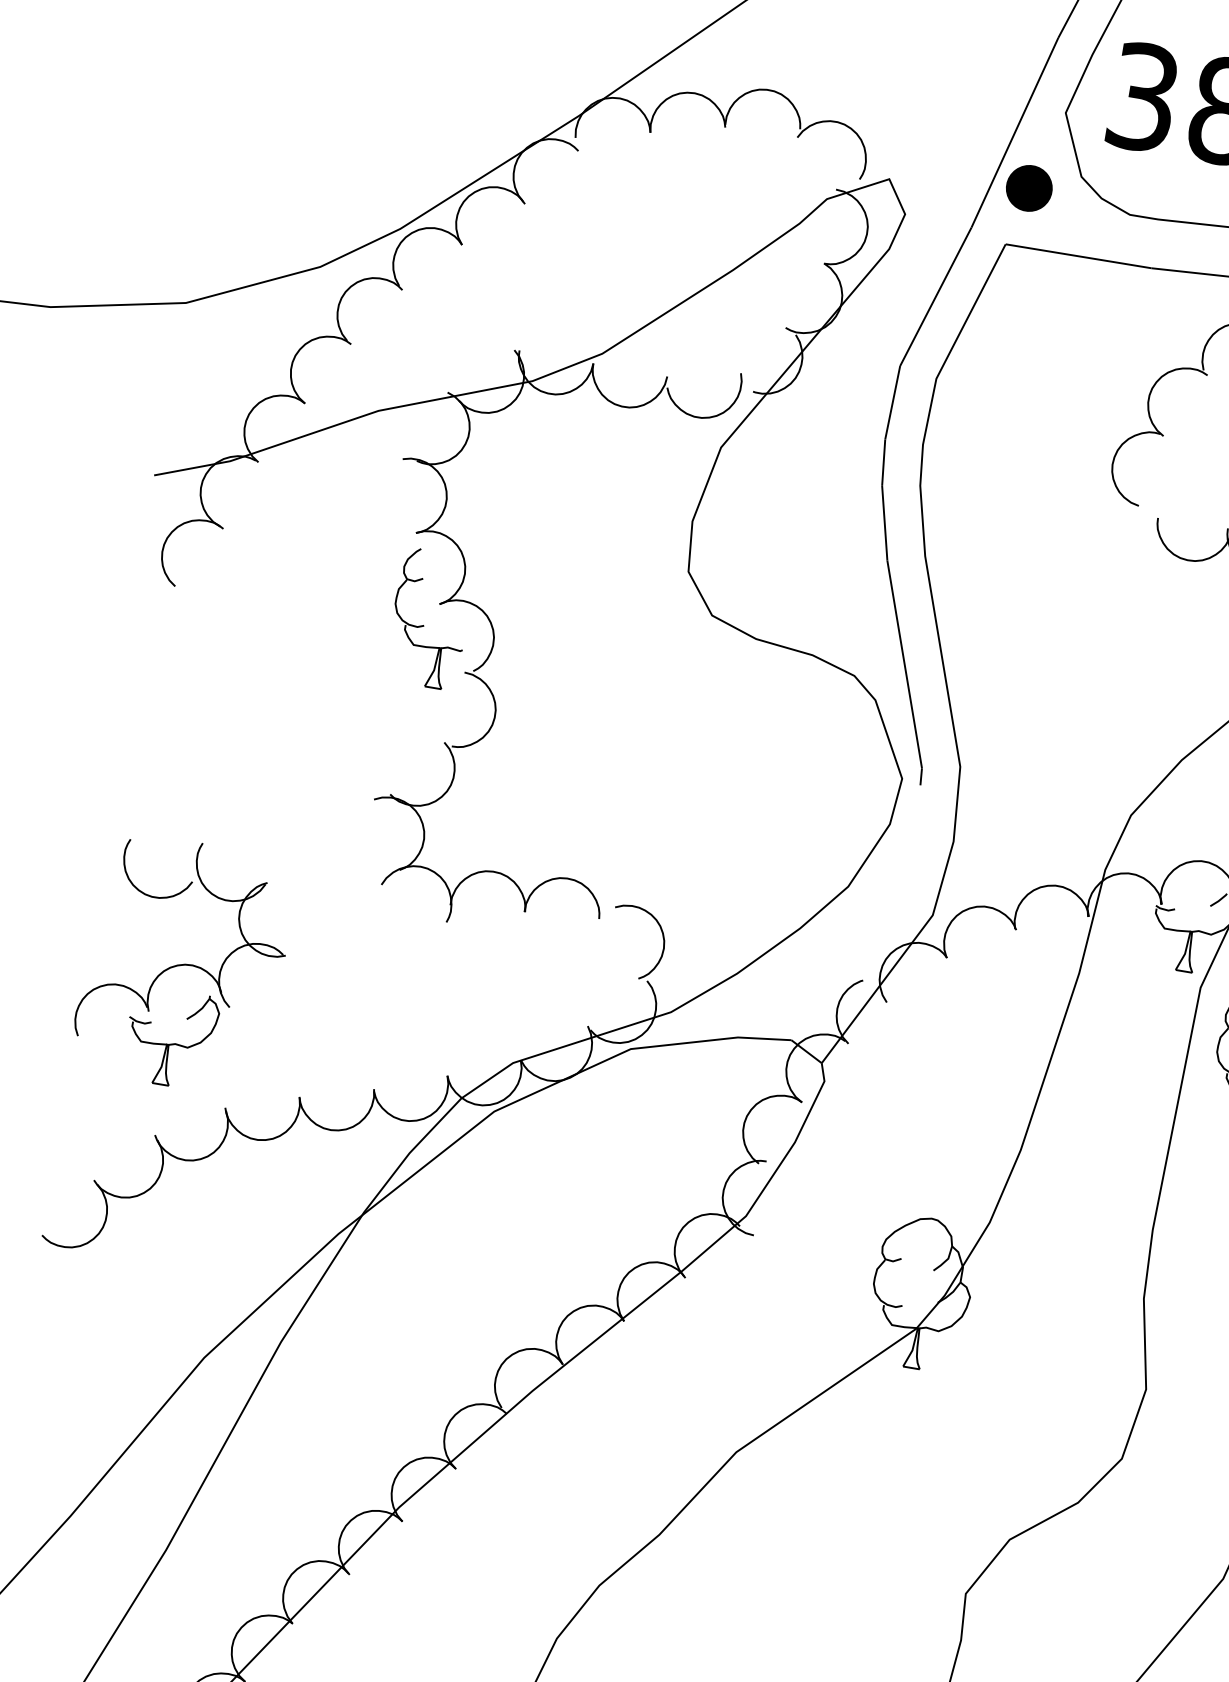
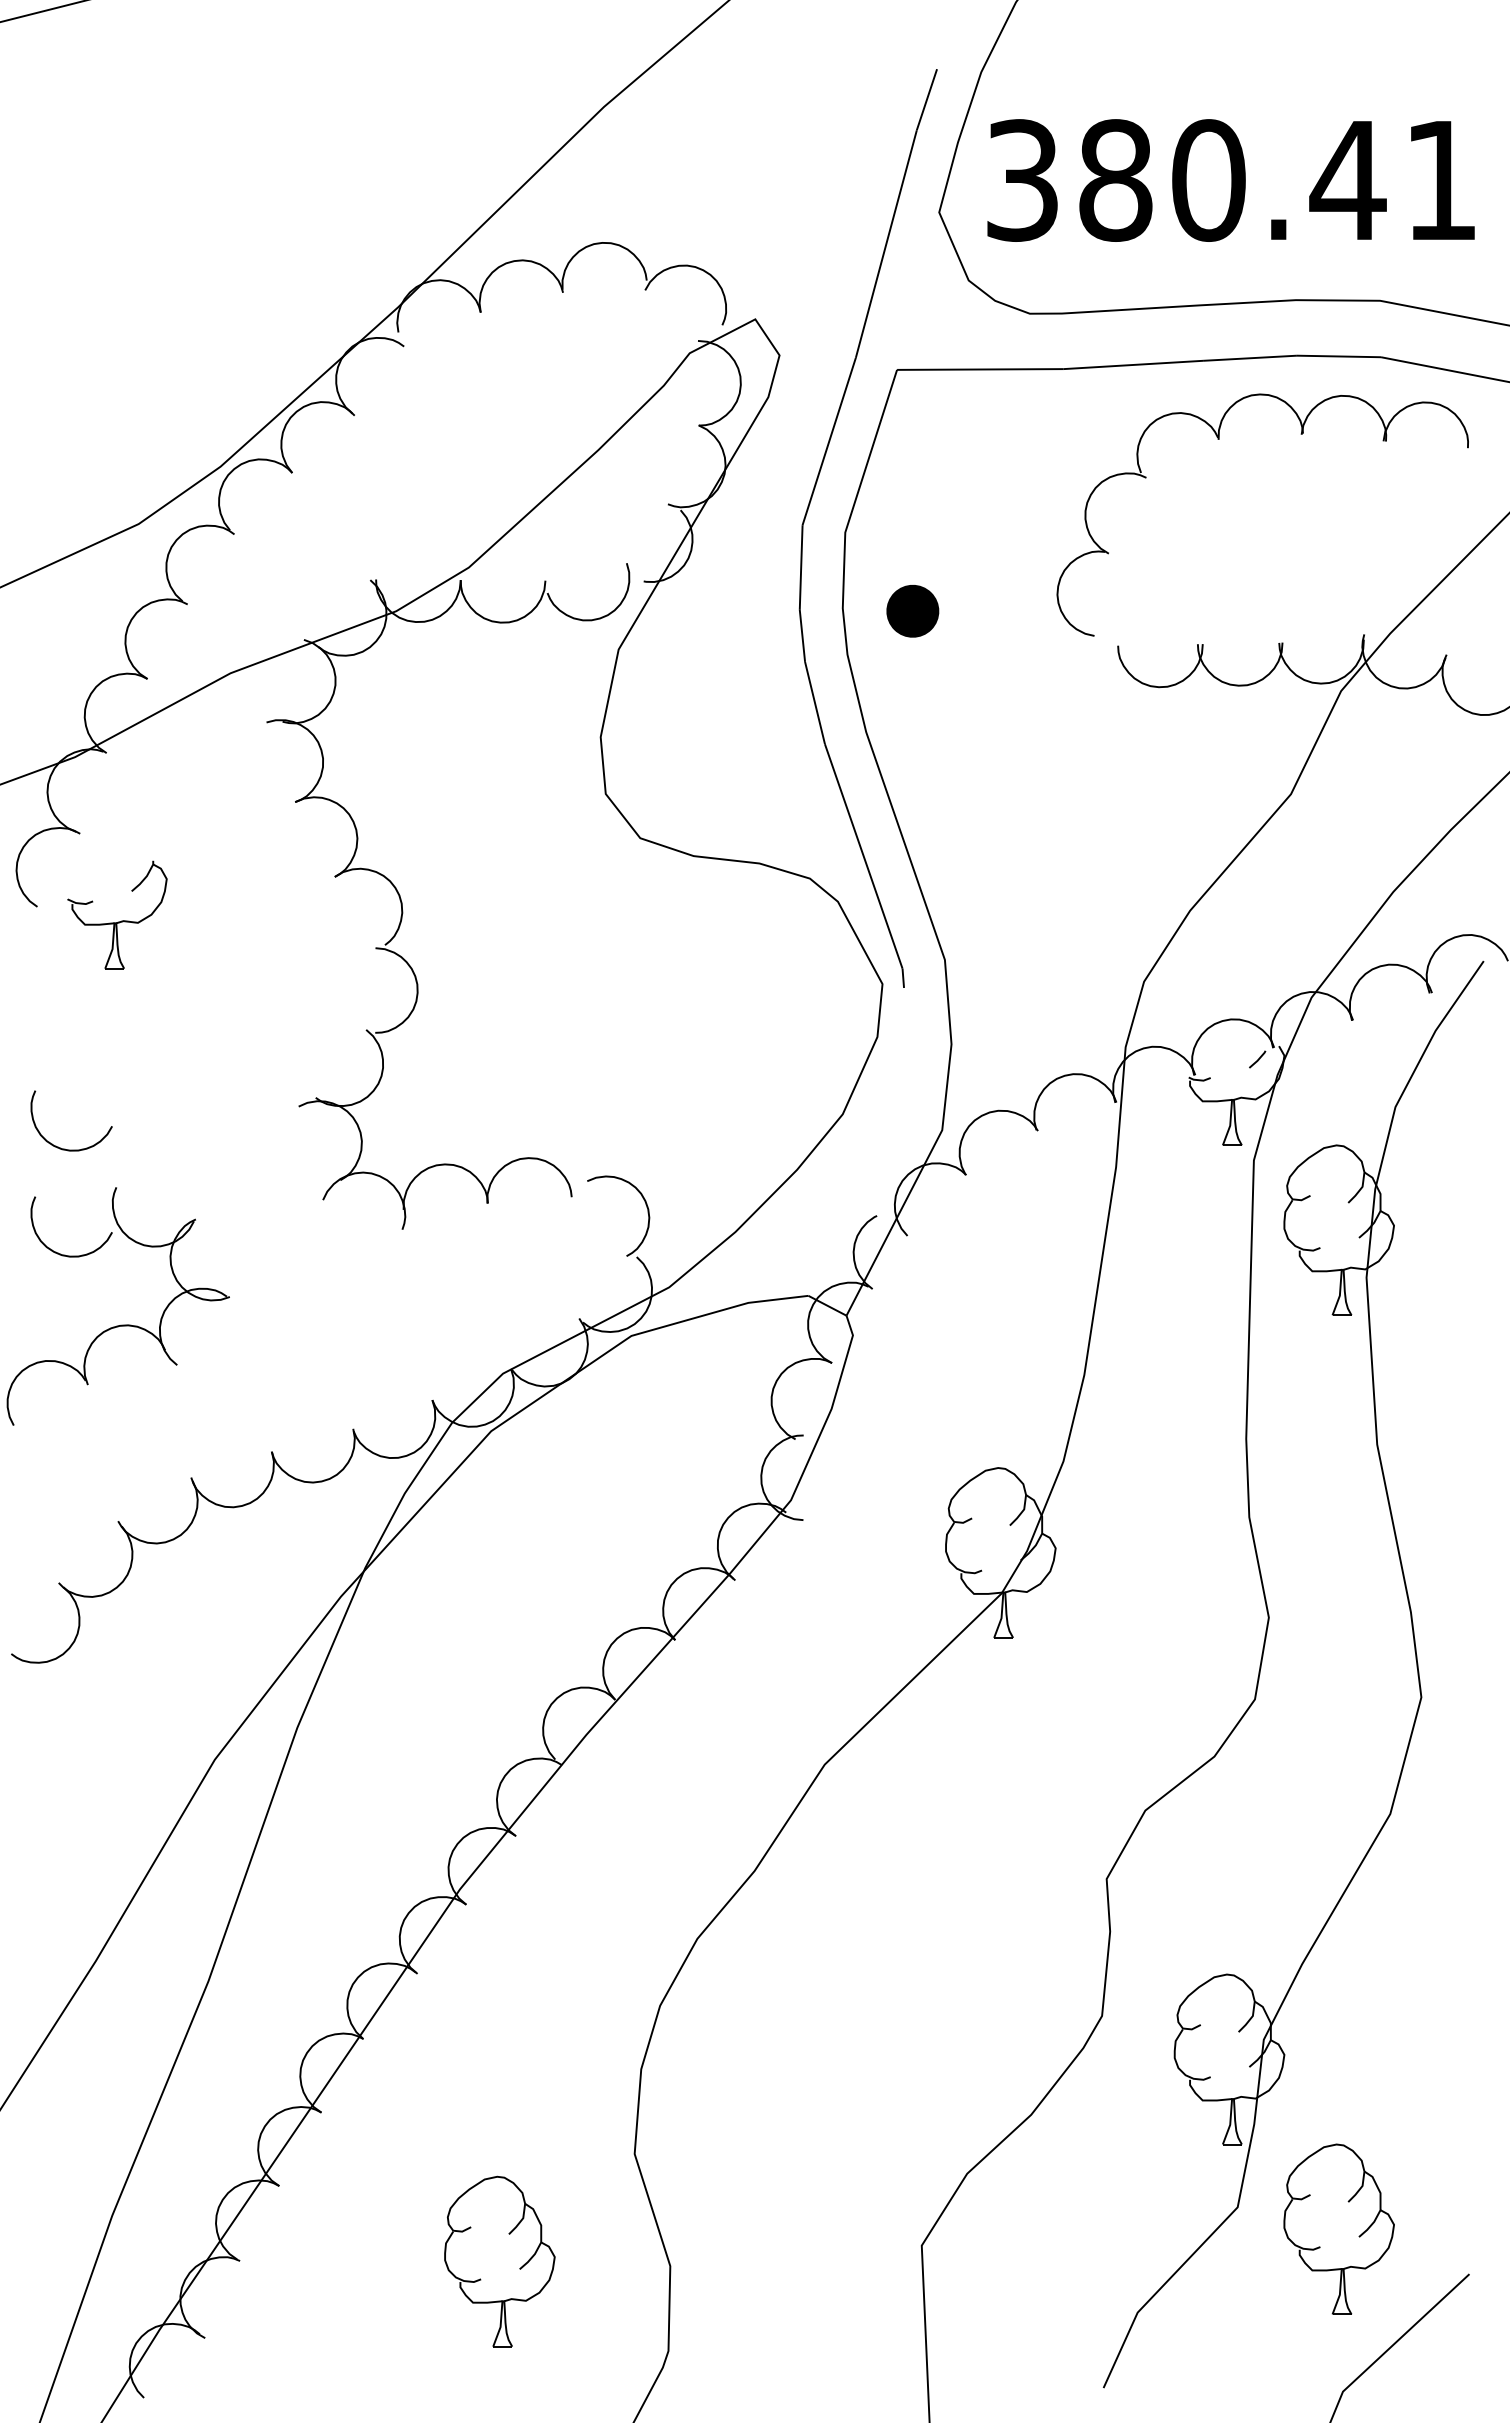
part: (1028, 188) -> (912, 611), moved
part: (423, 625) -> (321, 903), removed
curve: (164, 801) -> (65, 1148), added
part: (170, 1043) -> (118, 921), moved

